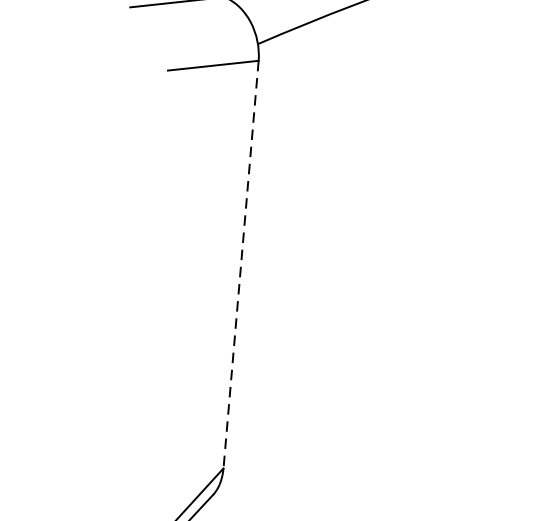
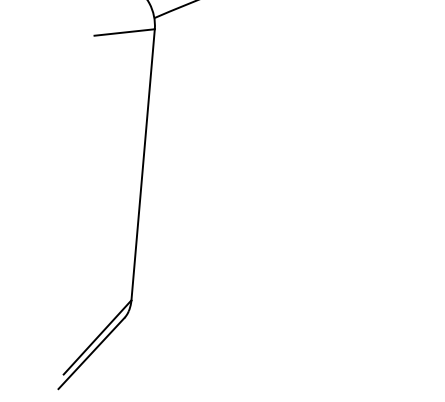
line: (241, 265) -> (143, 165), dashed -> solid

